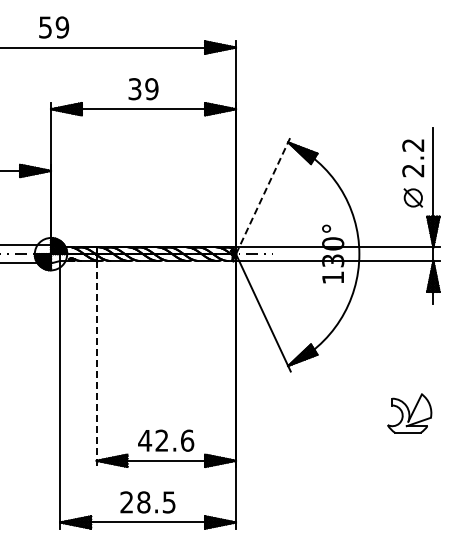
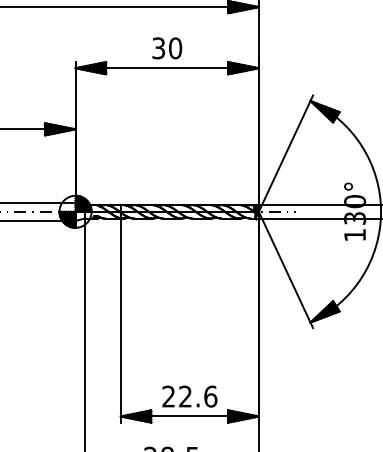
text: (151, 89) -> (175, 48), 39 -> 30
line: (263, 195) -> (286, 153), dashed -> solid
line: (96, 364) -> (120, 321), dashed -> solid
text: (145, 440) -> (169, 396), 42.6 -> 22.6

